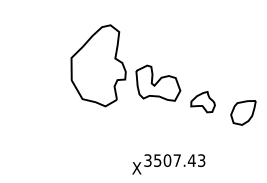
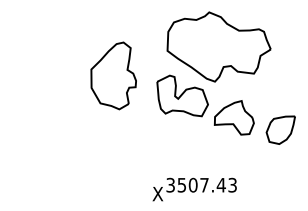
part: (189, 40) -> (218, 46), added
part: (98, 65) -> (113, 75), size x0.71
part: (202, 101) -> (233, 117), size x1.43

